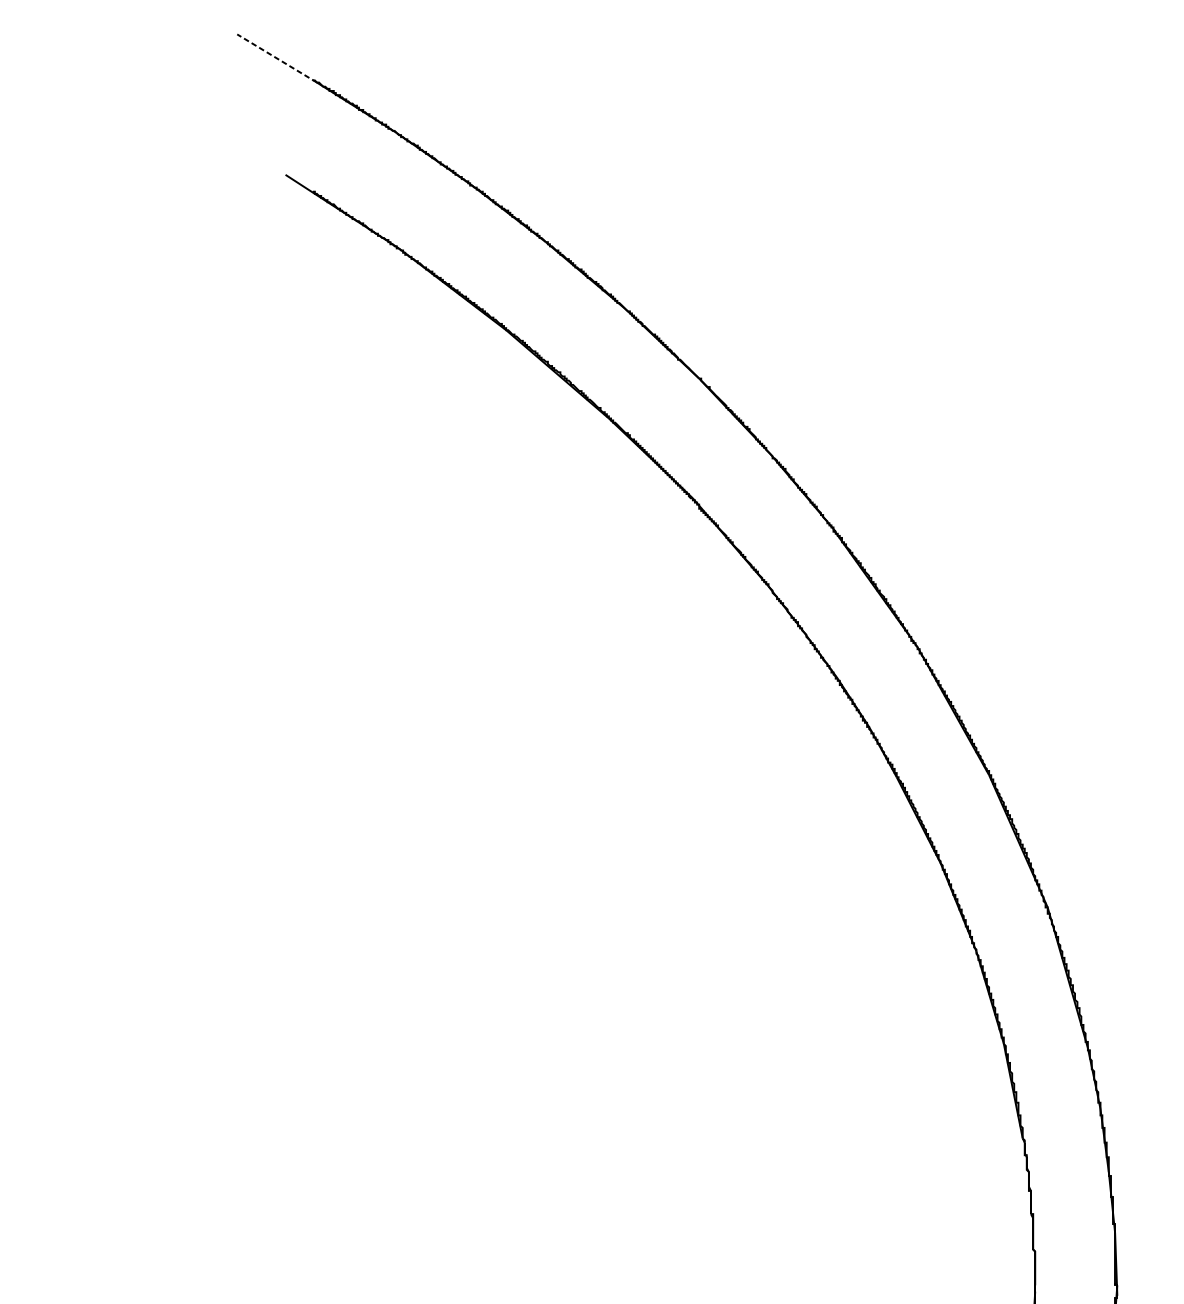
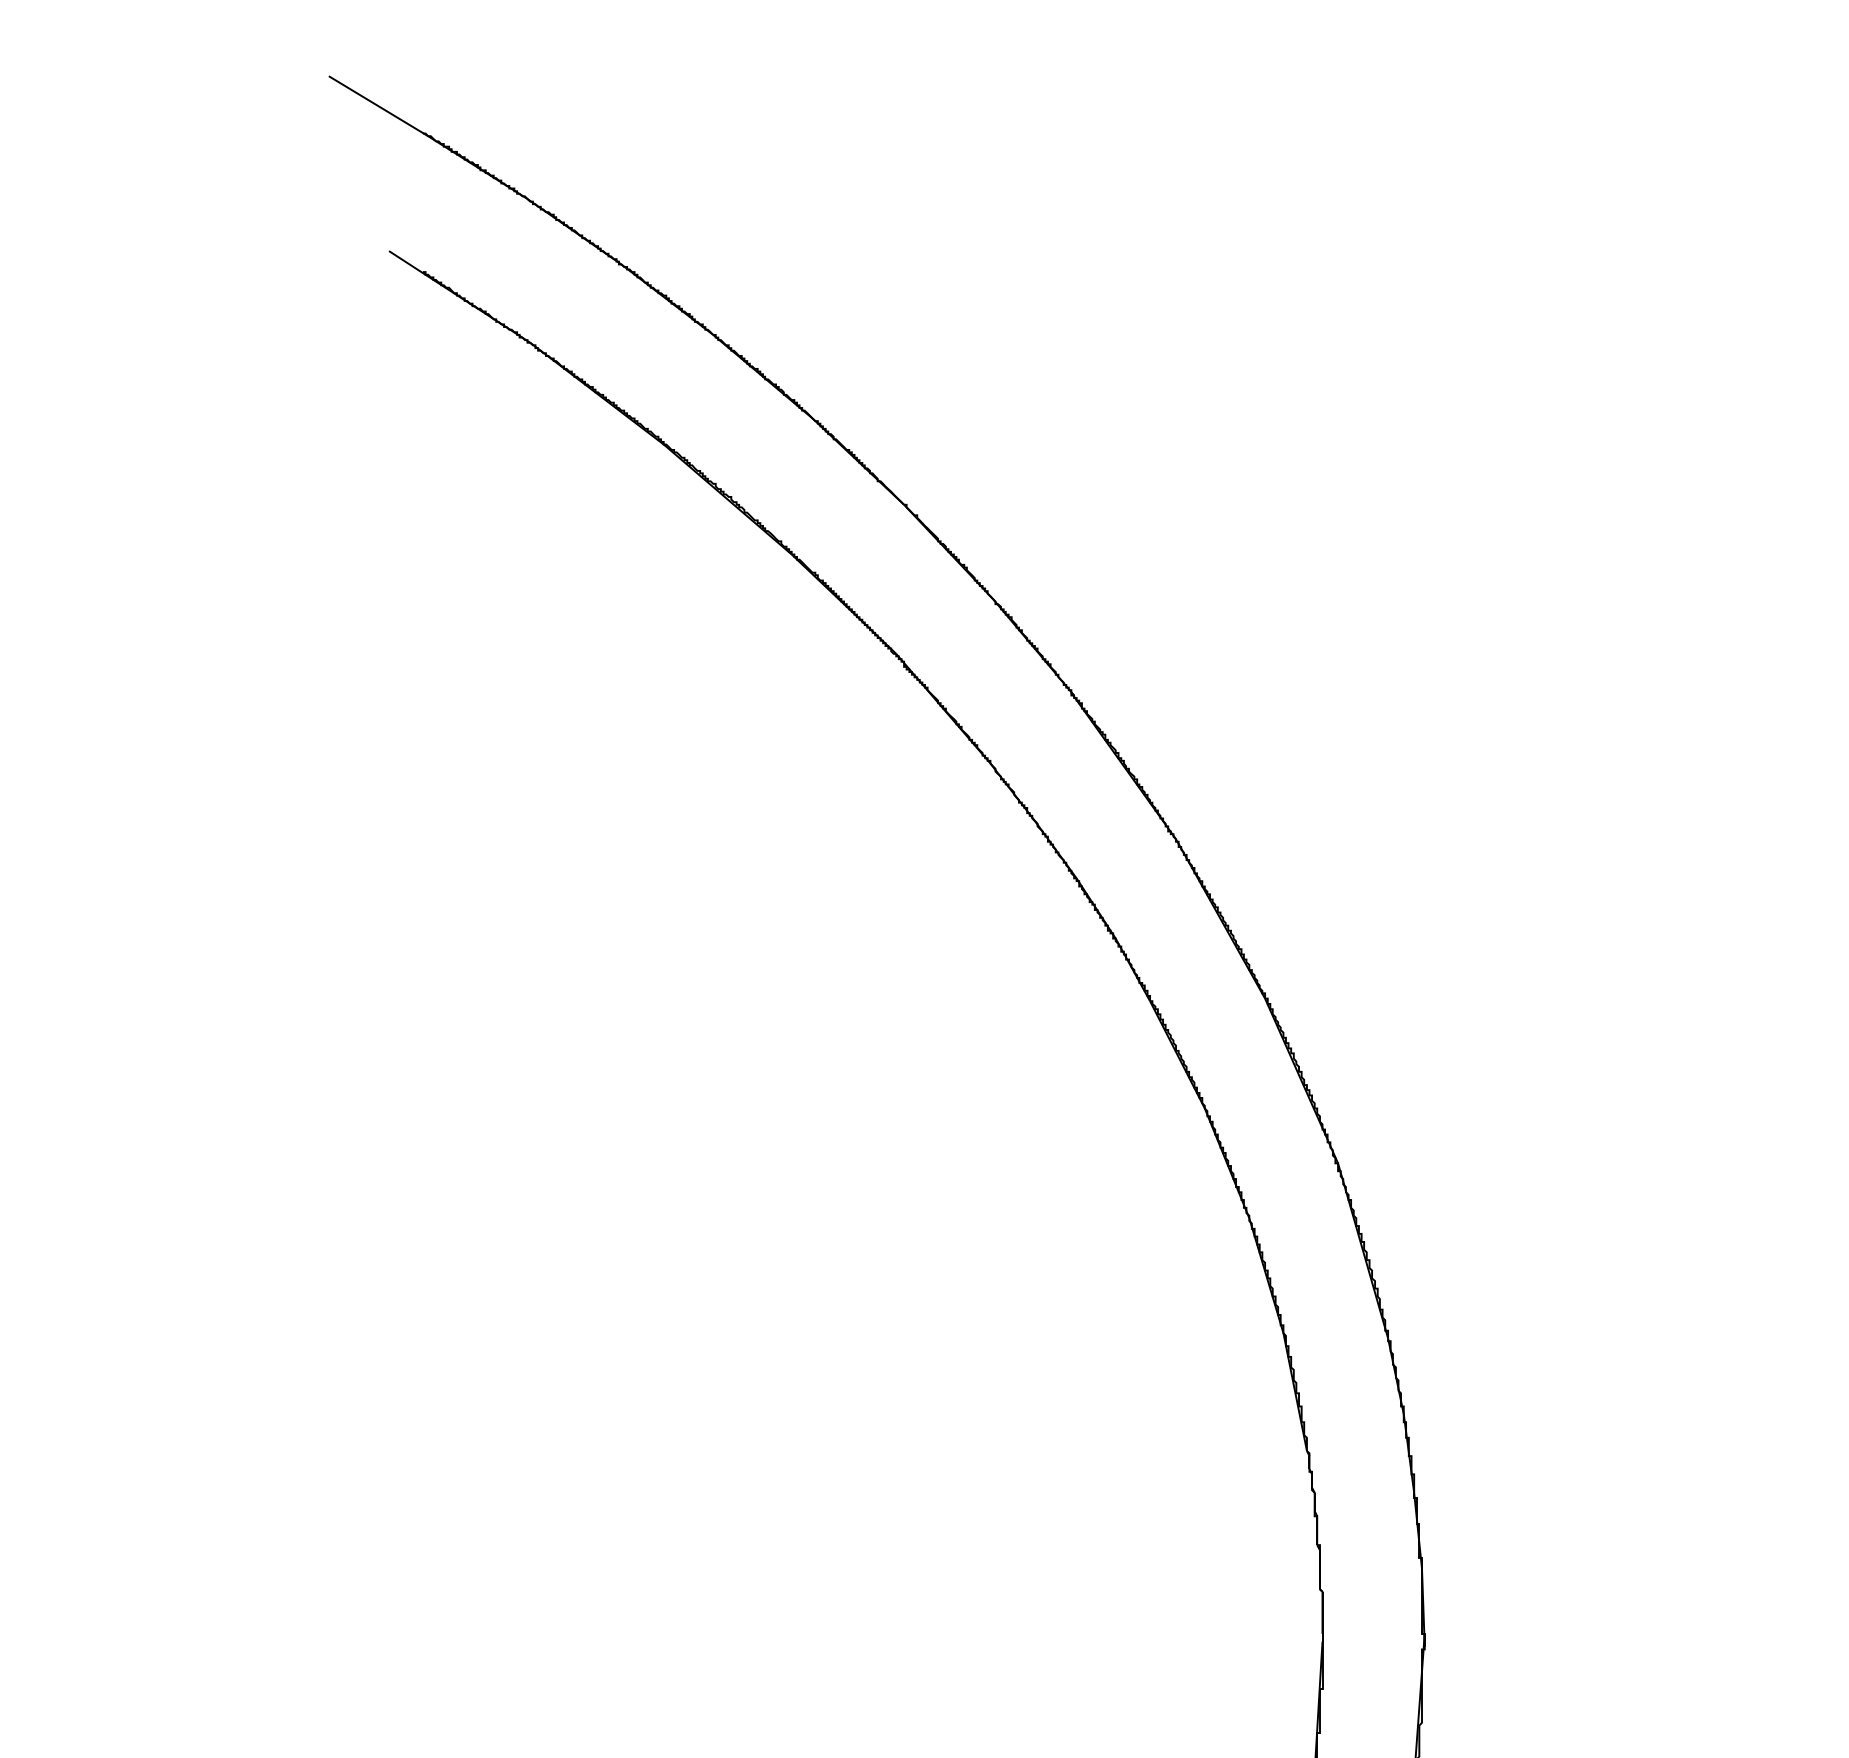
line: (277, 58) -> (378, 106), dashed -> solid

